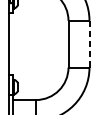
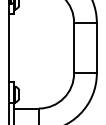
line: (89, 43) -> (96, 47), dashed -> solid

